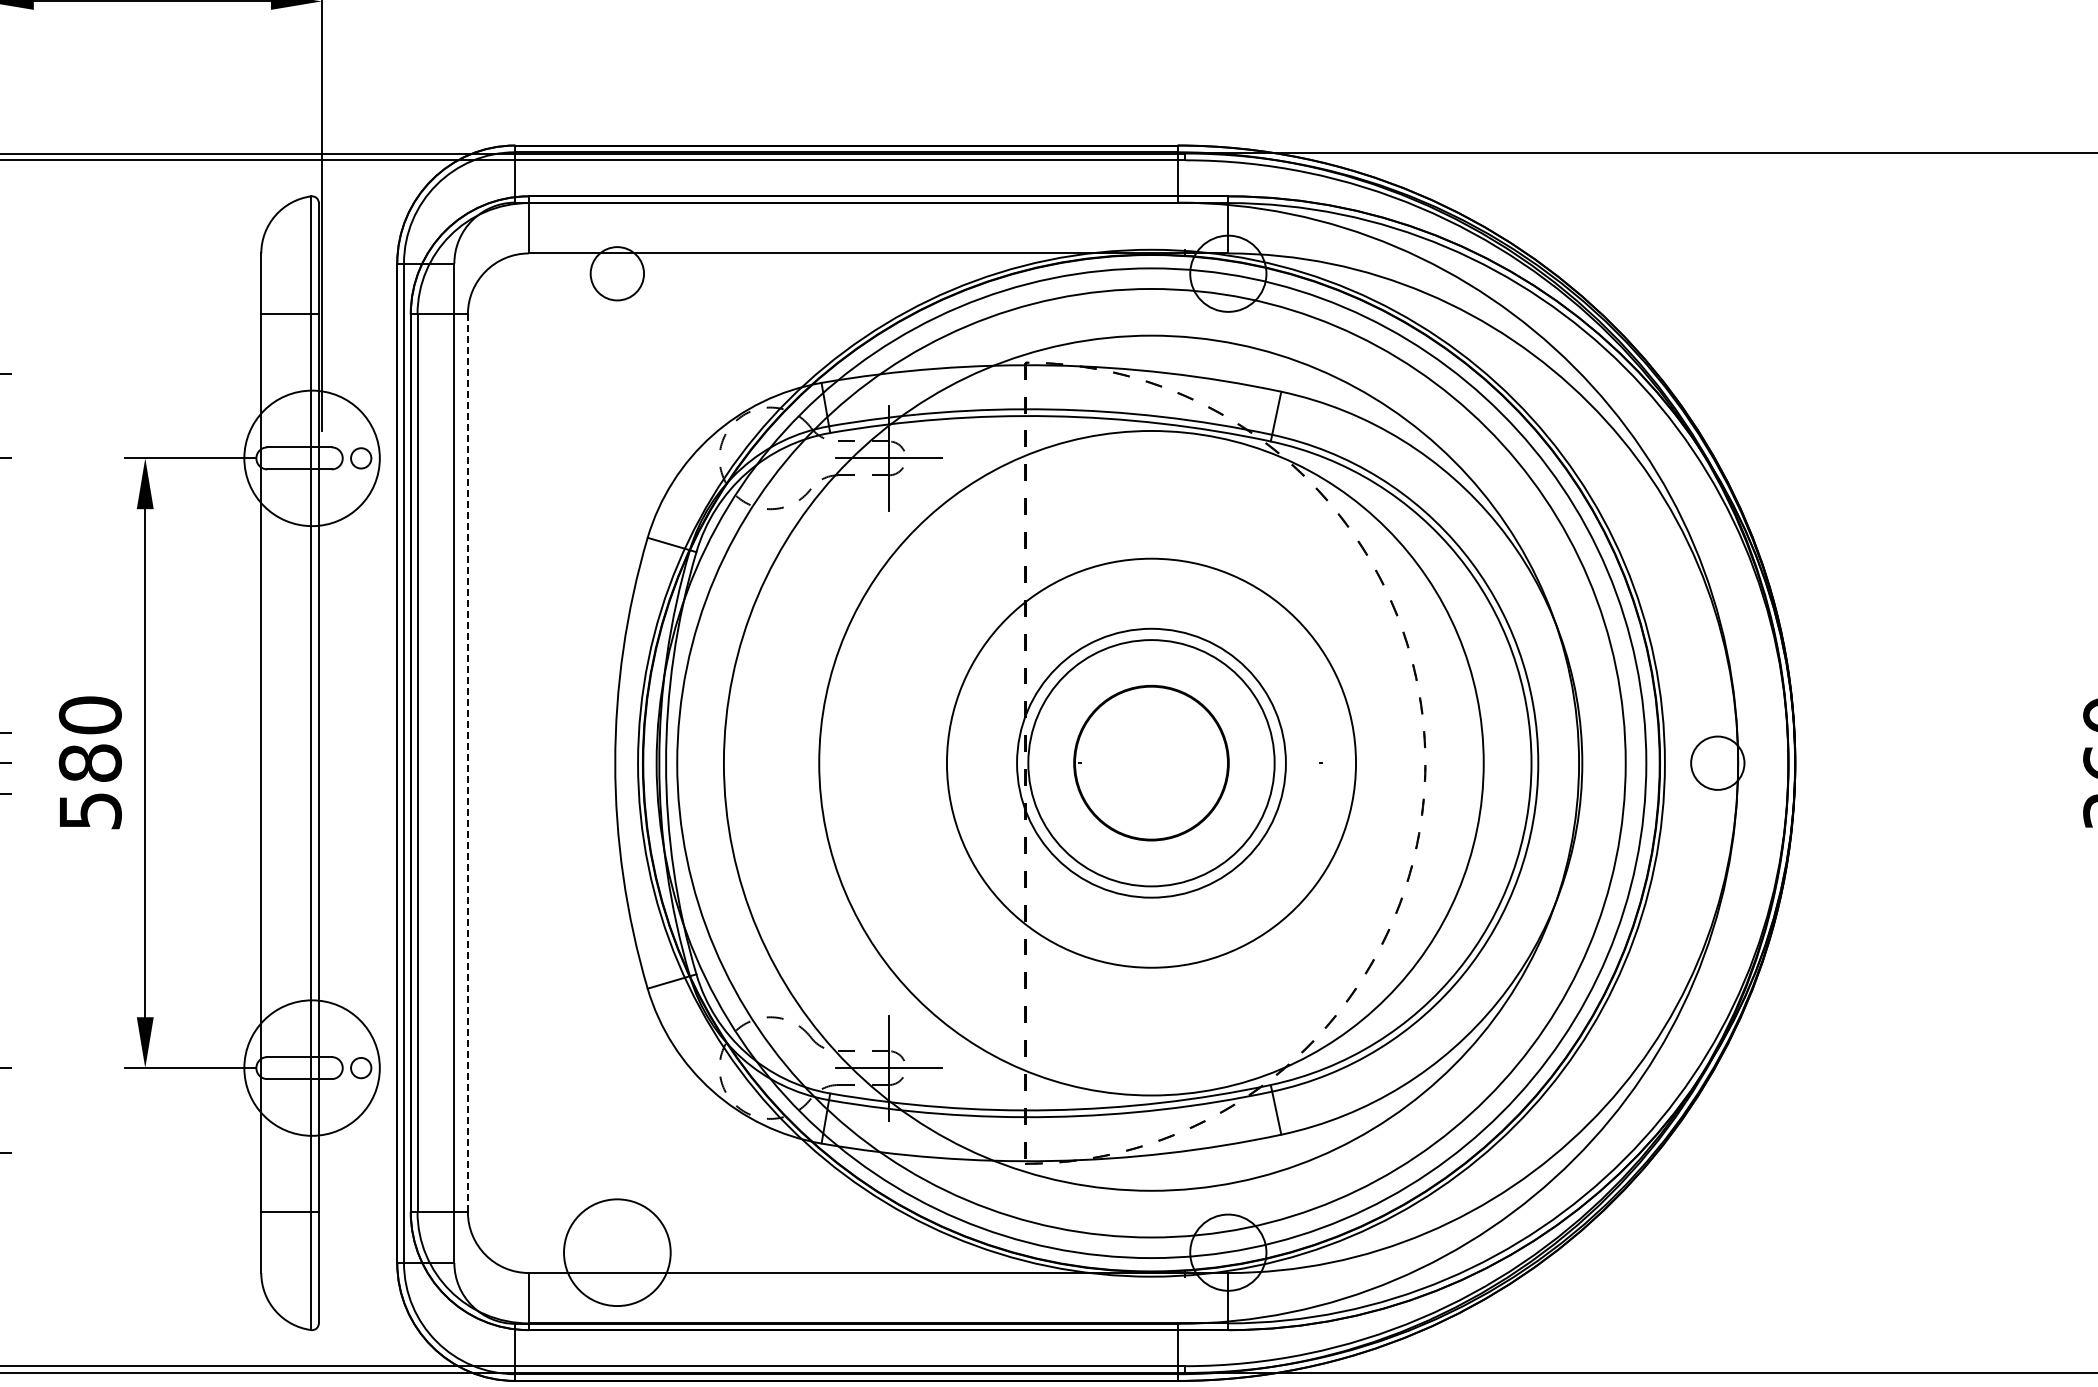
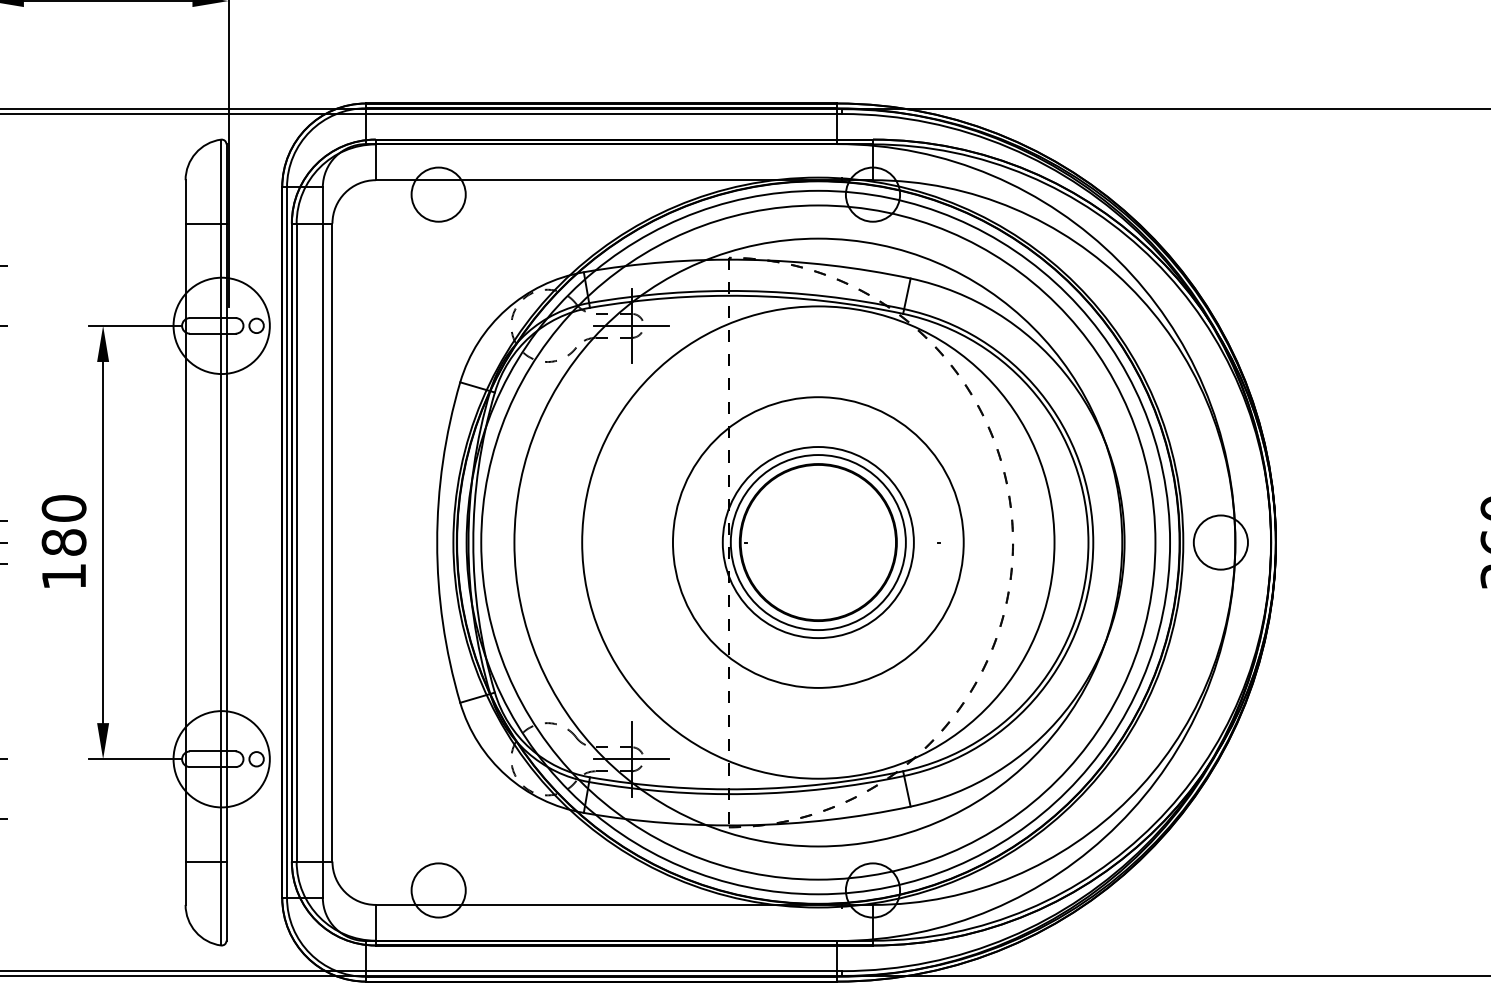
circle: (617, 273) -> (438, 194), size x1.43
part: (1151, 762) -> (818, 542), size x1.43
line: (467, 763) -> (332, 542), dashed -> solid
circle: (1717, 763) -> (1220, 542), size x1.43
text: (90, 811) -> (64, 576), 580 -> 180
circle: (617, 1252) -> (438, 890), size x0.71

